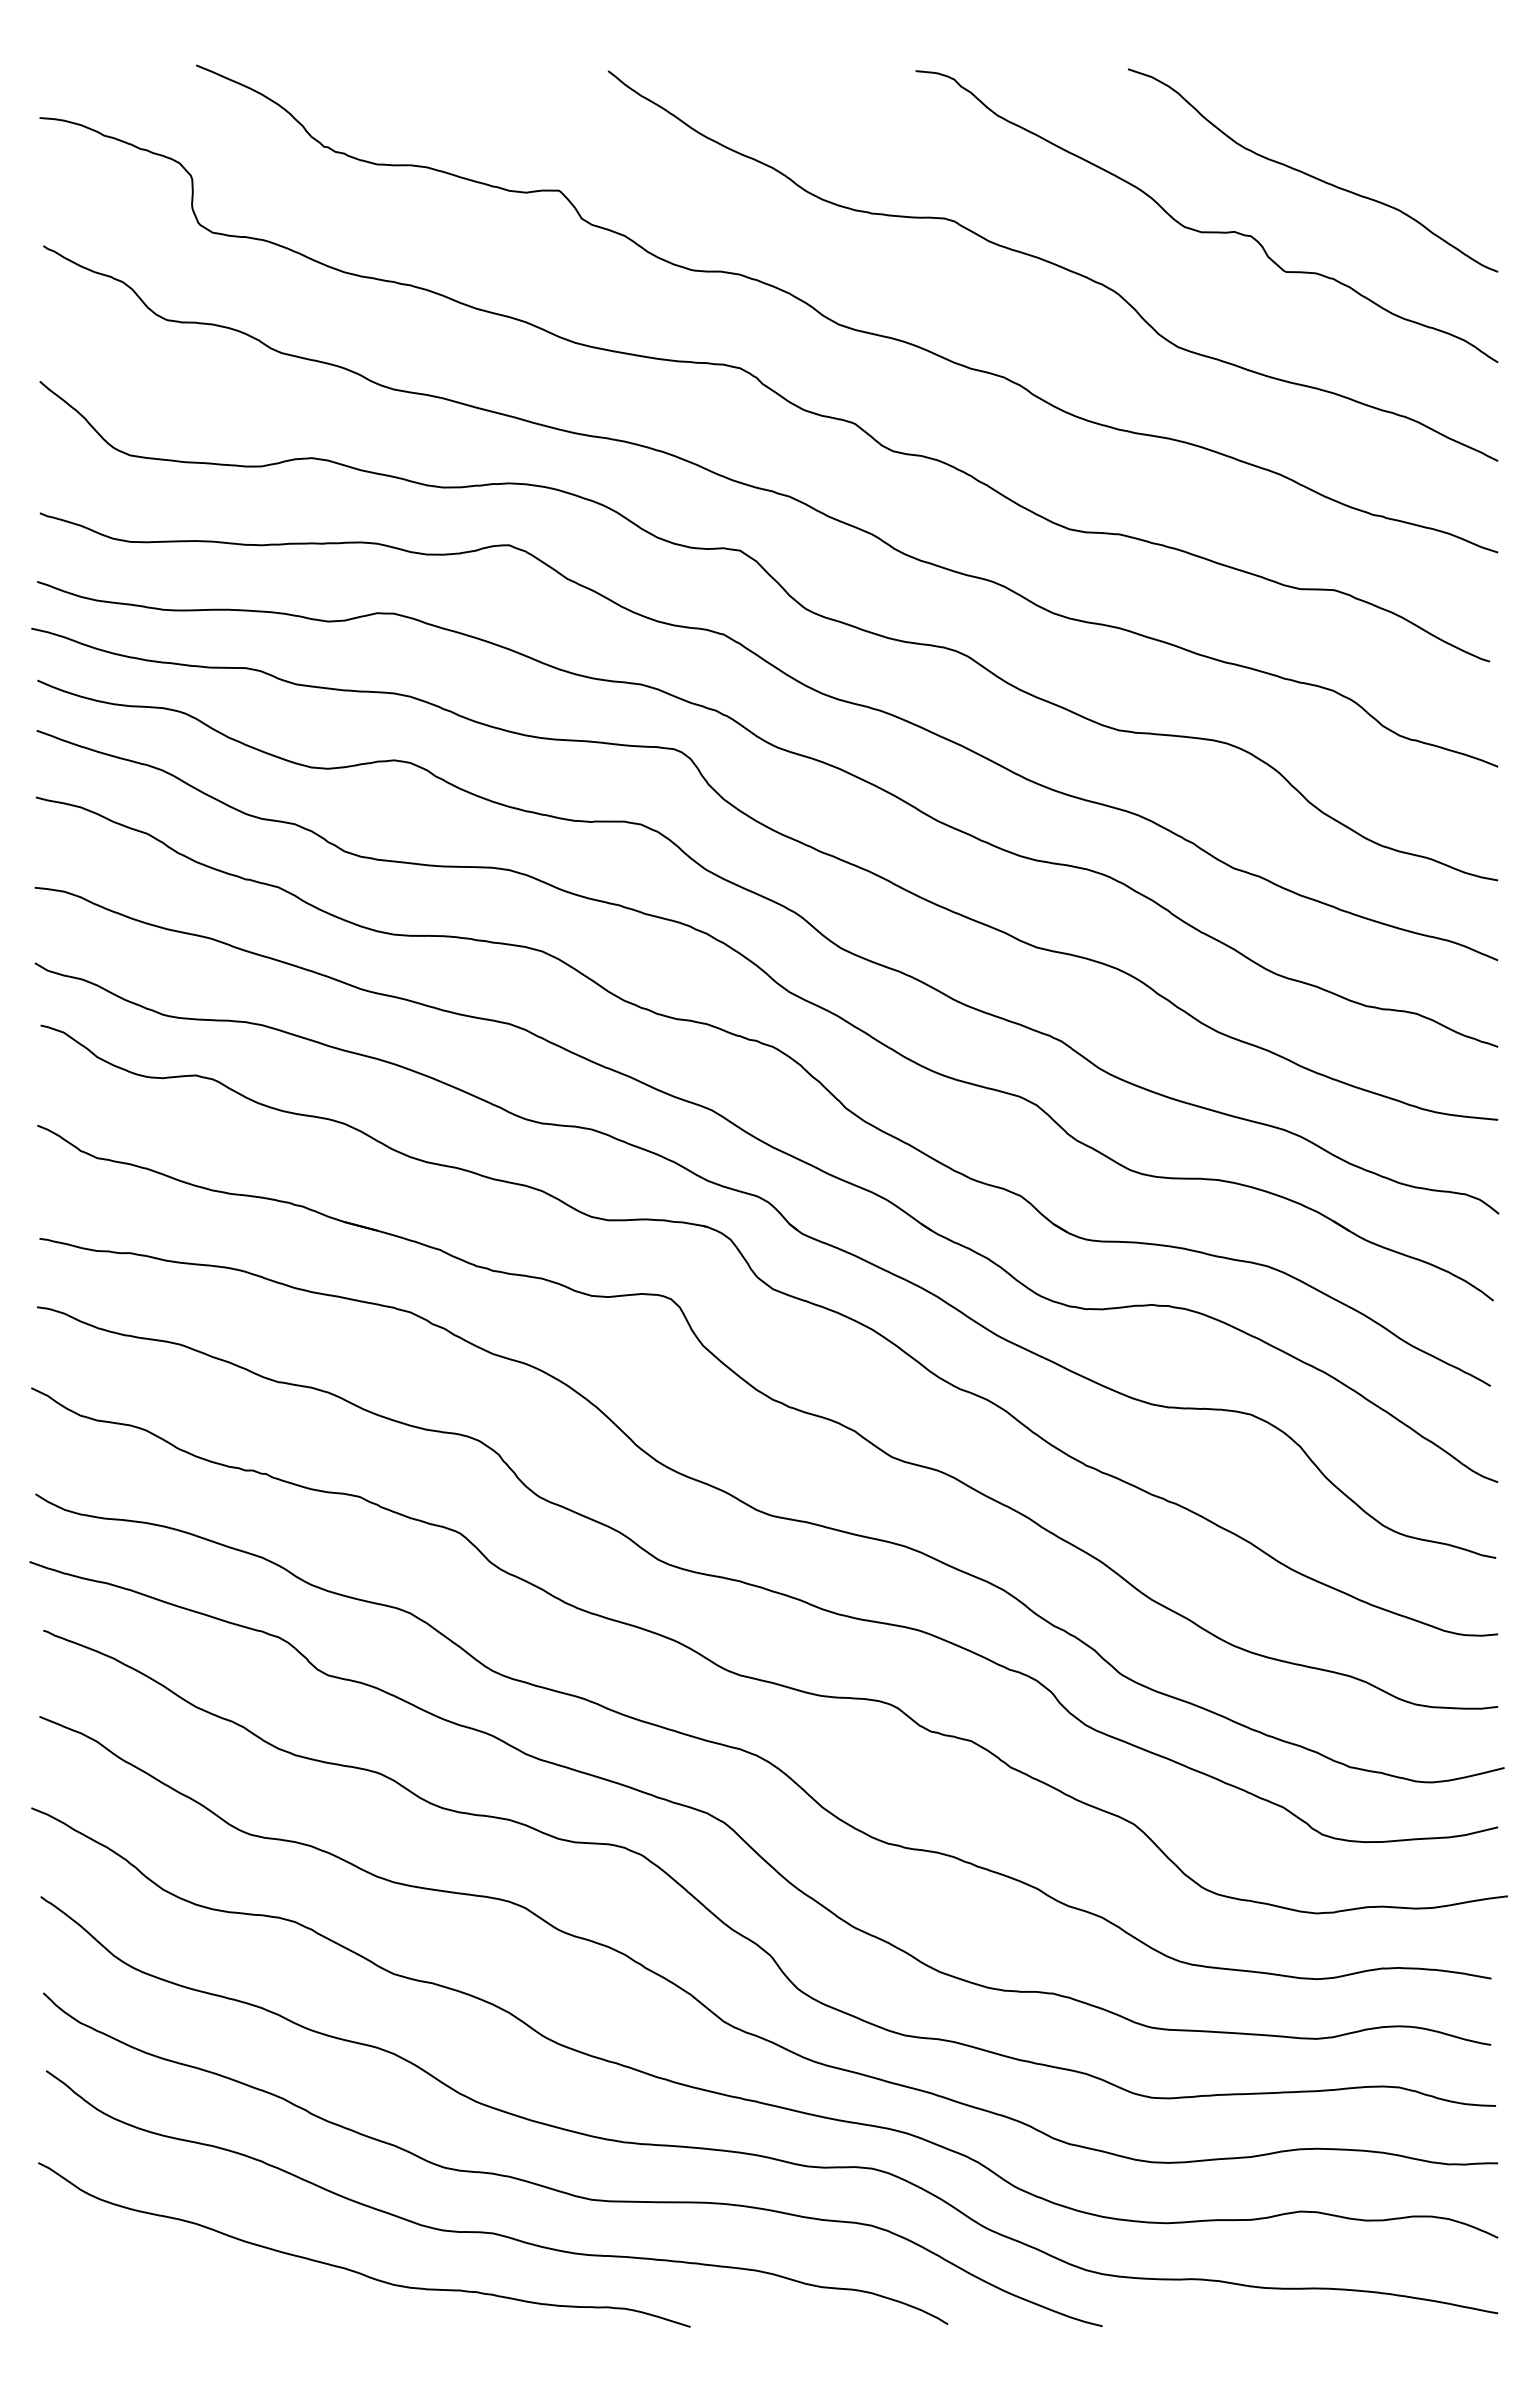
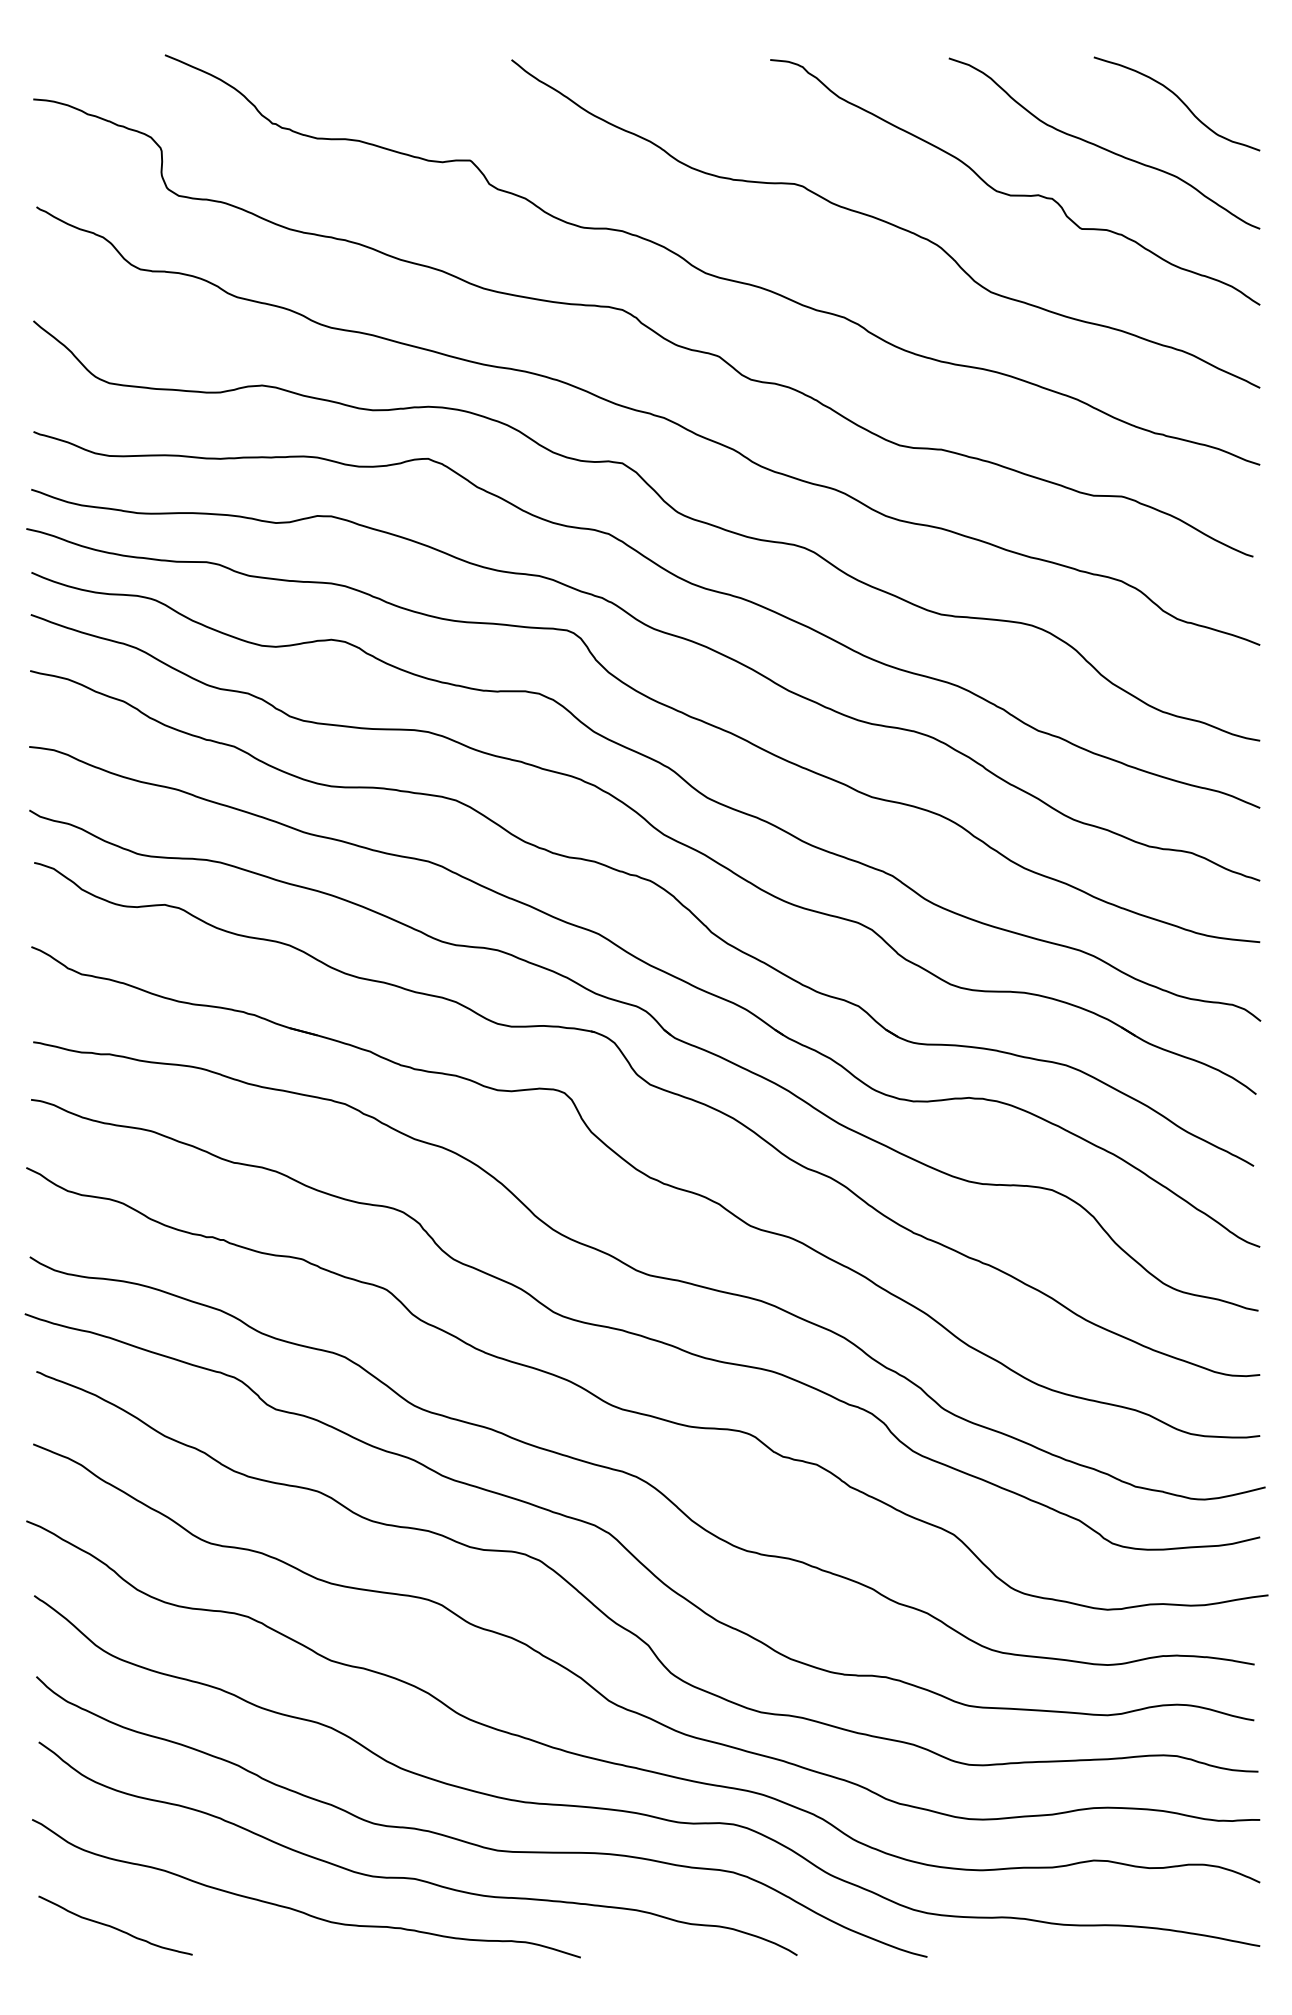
curve: (1403, 119) -> (1180, 100), added
curve: (135, 2290) -> (113, 1926), added

